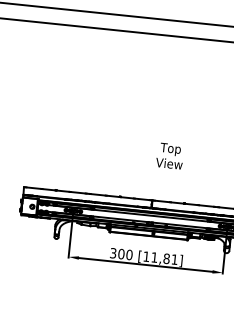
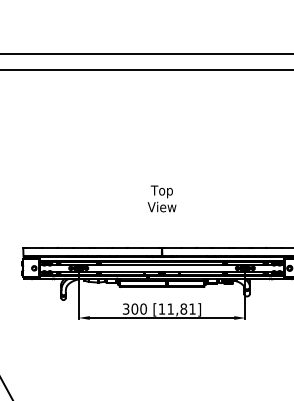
text: (169, 155) -> (161, 198), moved

